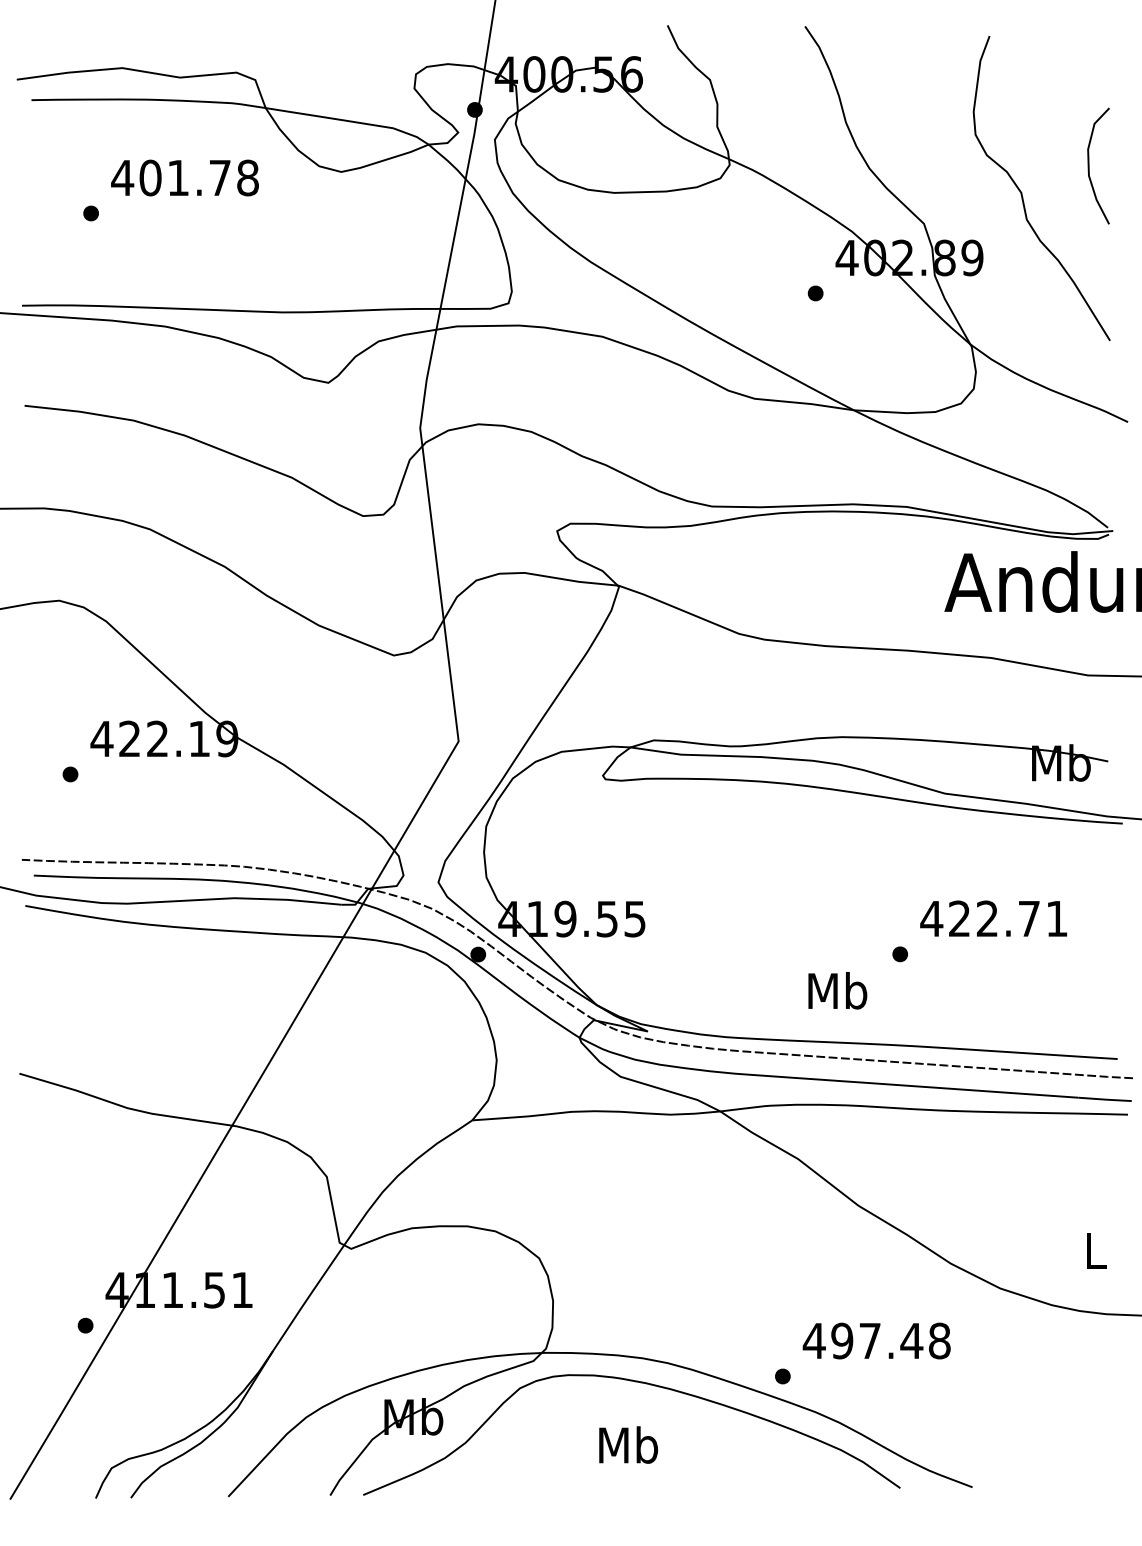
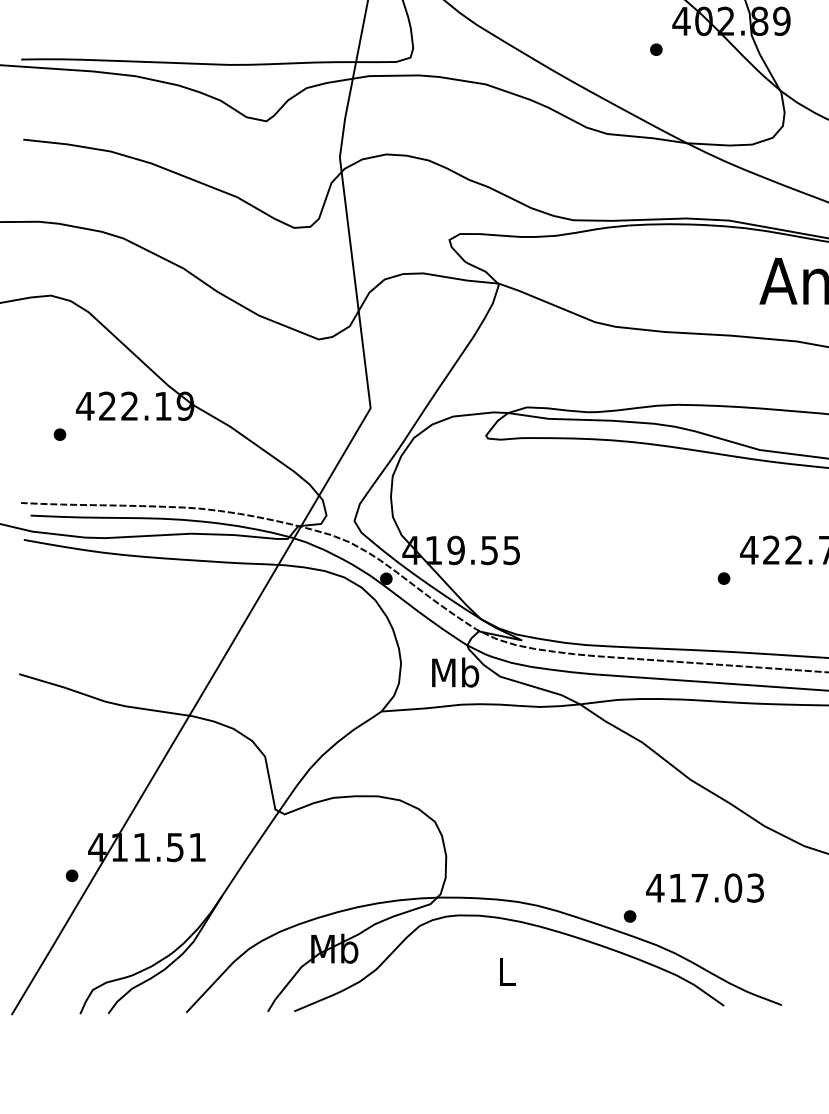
text: (837, 990) -> (455, 672), moved
text: (890, 1340) -> (716, 887), 497.48 -> 417.03
text: (628, 1444) -> (506, 970), Mb -> L

